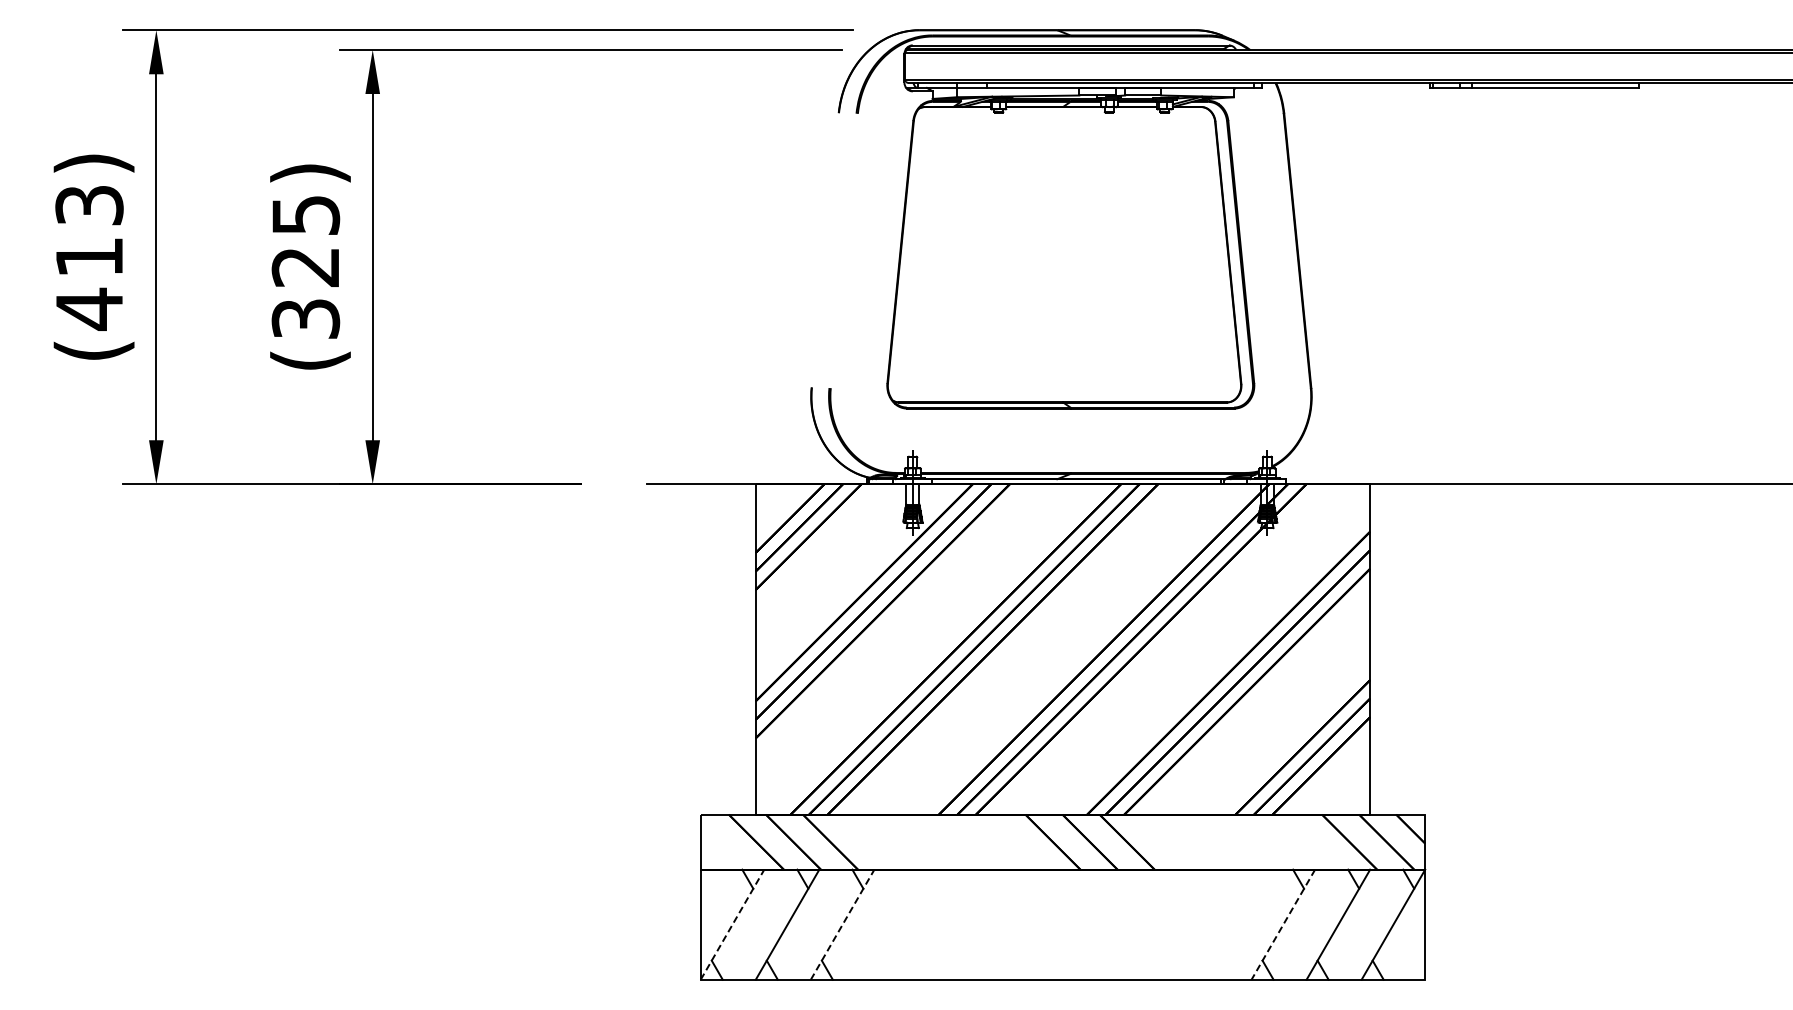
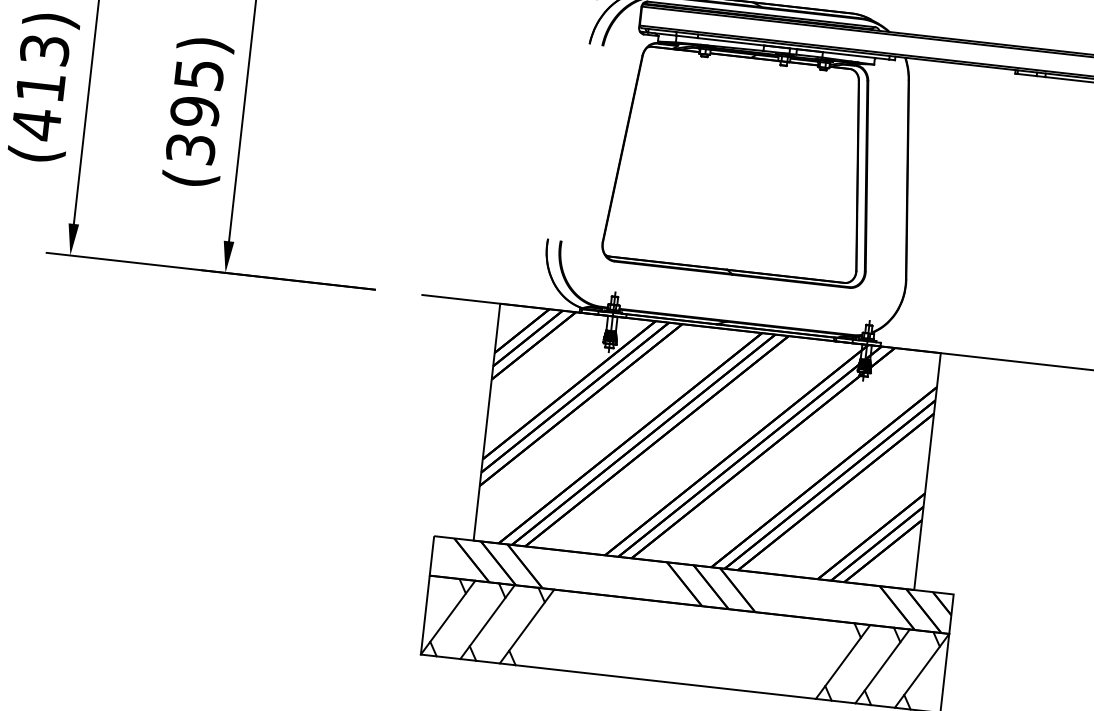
text: (305, 267) -> (194, 112), (325) -> (395)
line: (732, 924) -> (448, 617), dashed -> solid
line: (842, 924) -> (526, 626), dashed -> solid
line: (1283, 924) -> (843, 661), dashed -> solid

